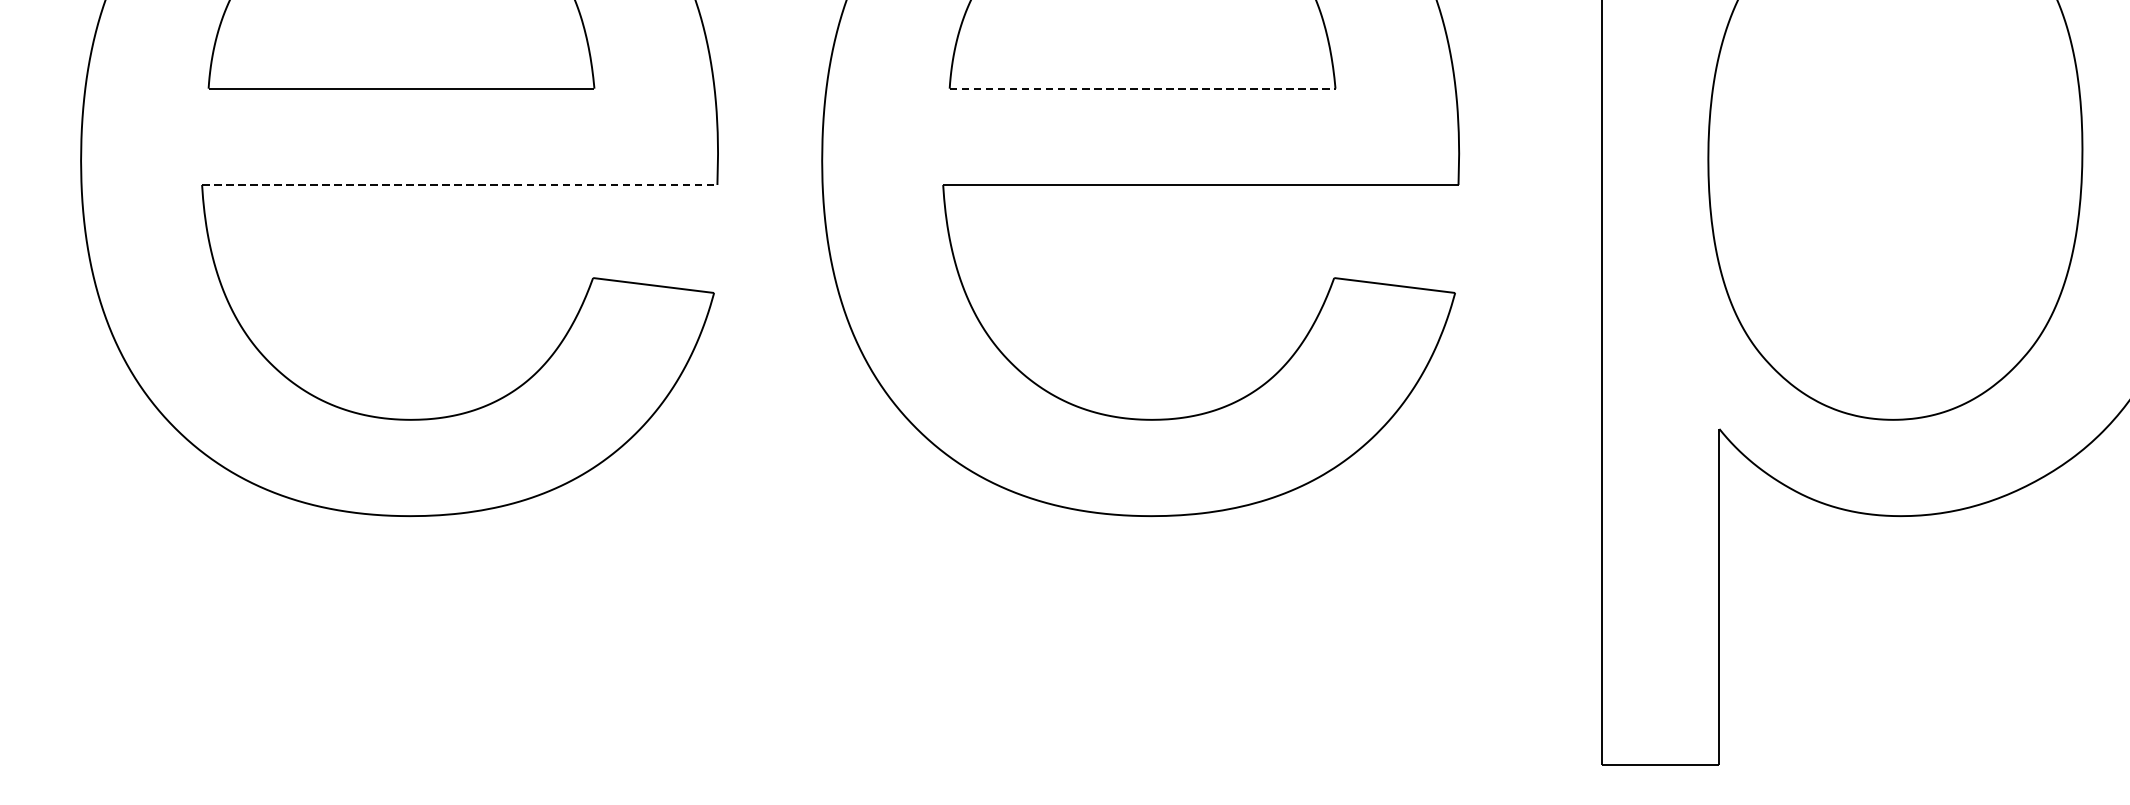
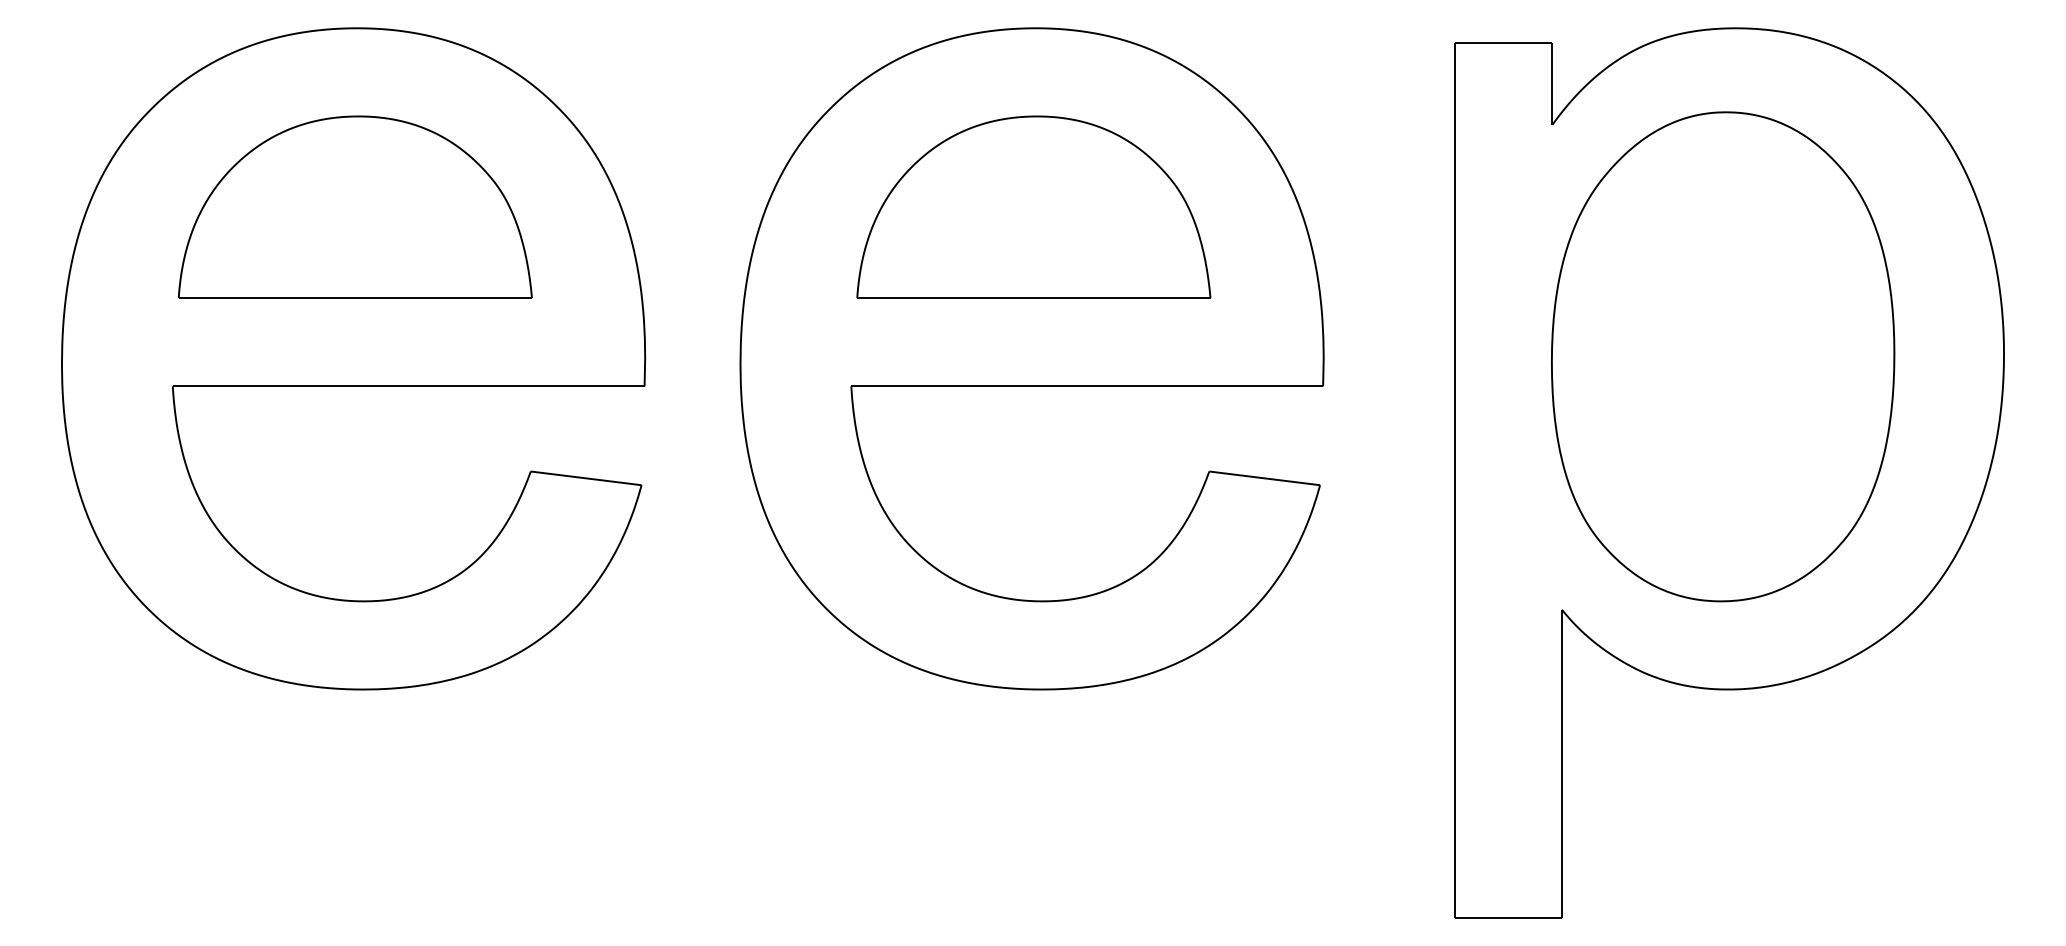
line: (1142, 89) -> (1033, 298), dashed -> solid
line: (459, 185) -> (408, 386), dashed -> solid

